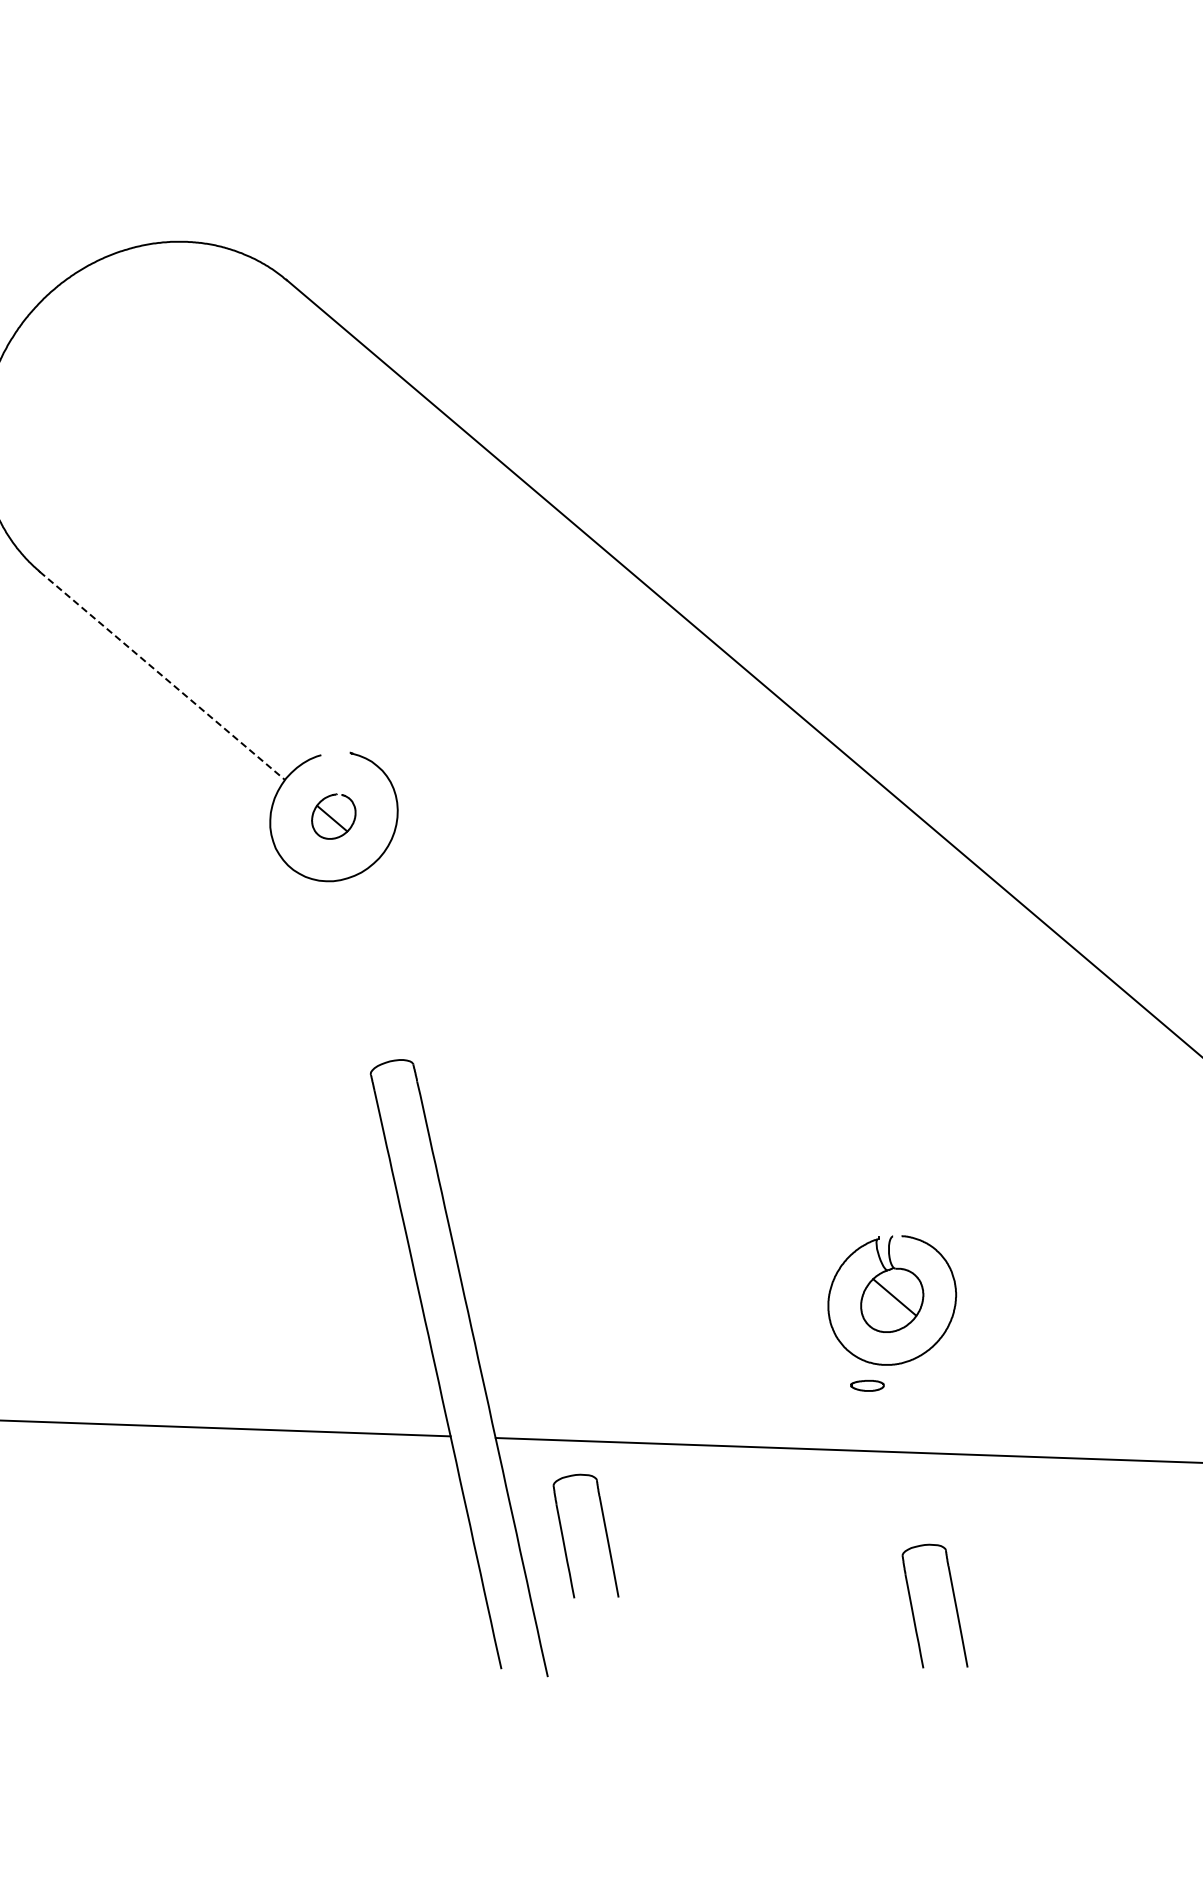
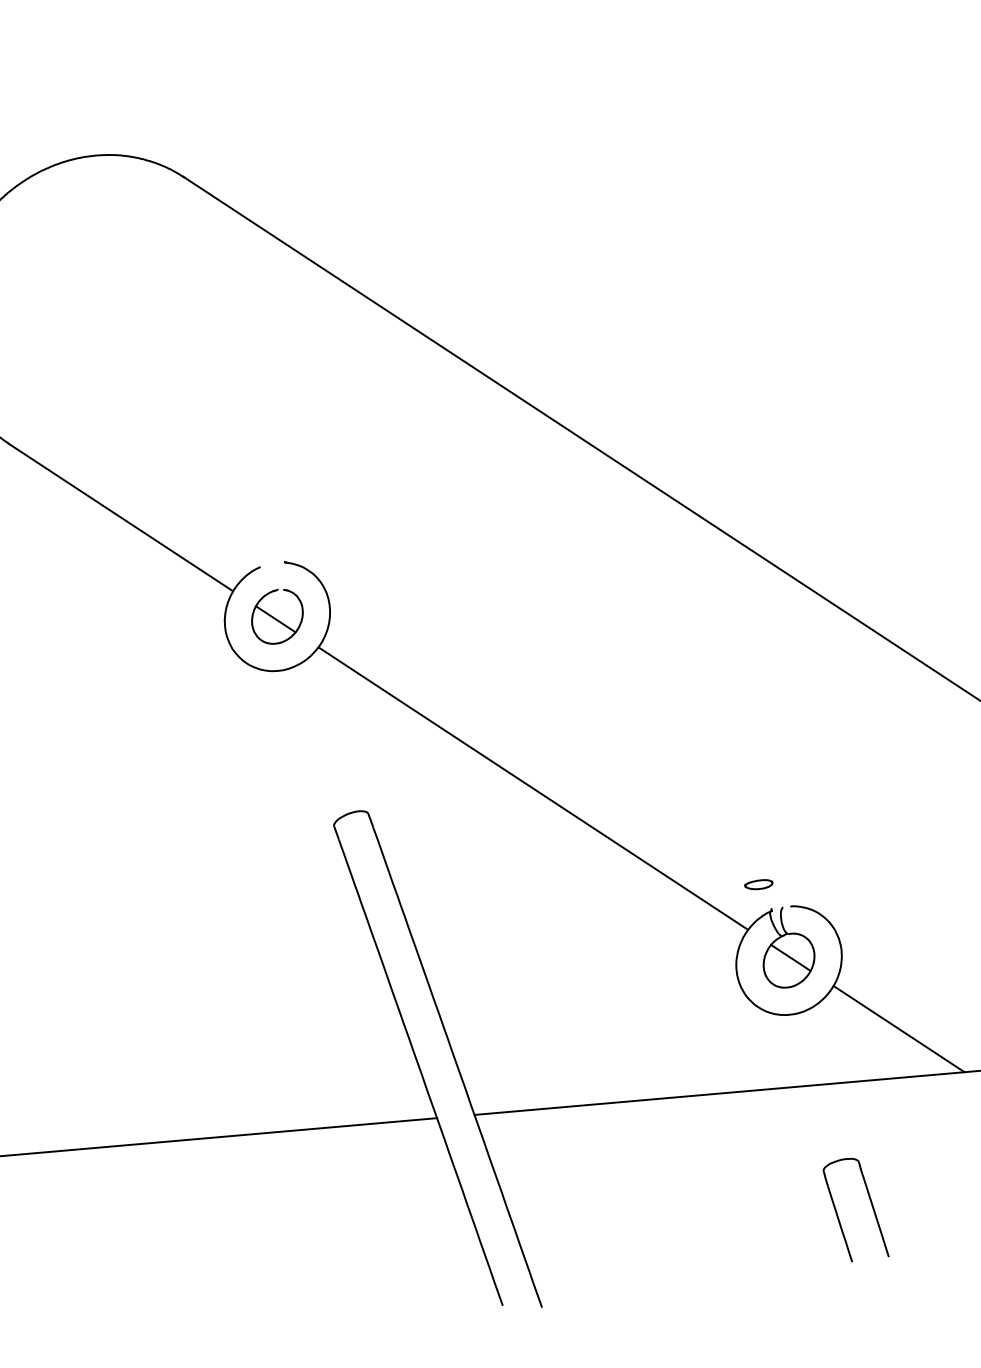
line: (162, 675) -> (121, 517), dashed -> solid
part: (333, 816) -> (277, 616), size x1.43
line: (613, 1058) -> (533, 788), added
part: (867, 1385) -> (758, 884), moved
line: (1012, 1397) -> (898, 1028), added
part: (605, 1534) -> (575, 1183), removed

